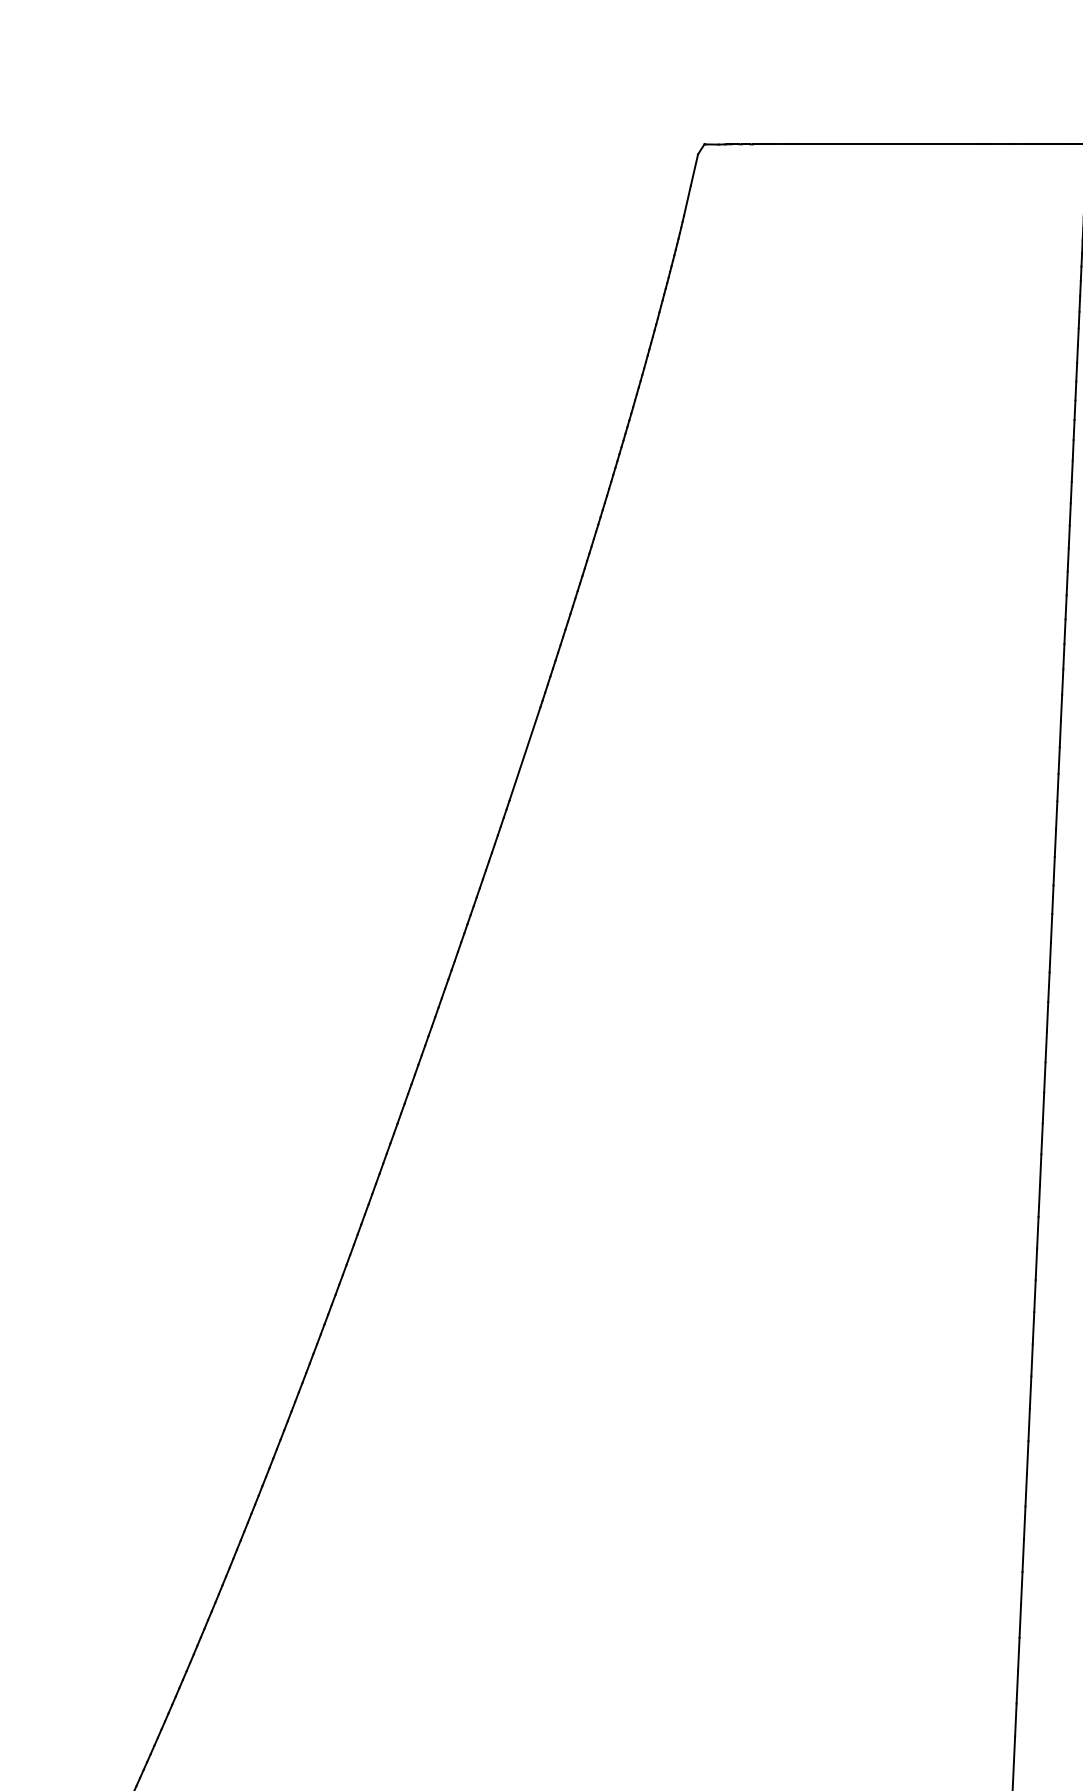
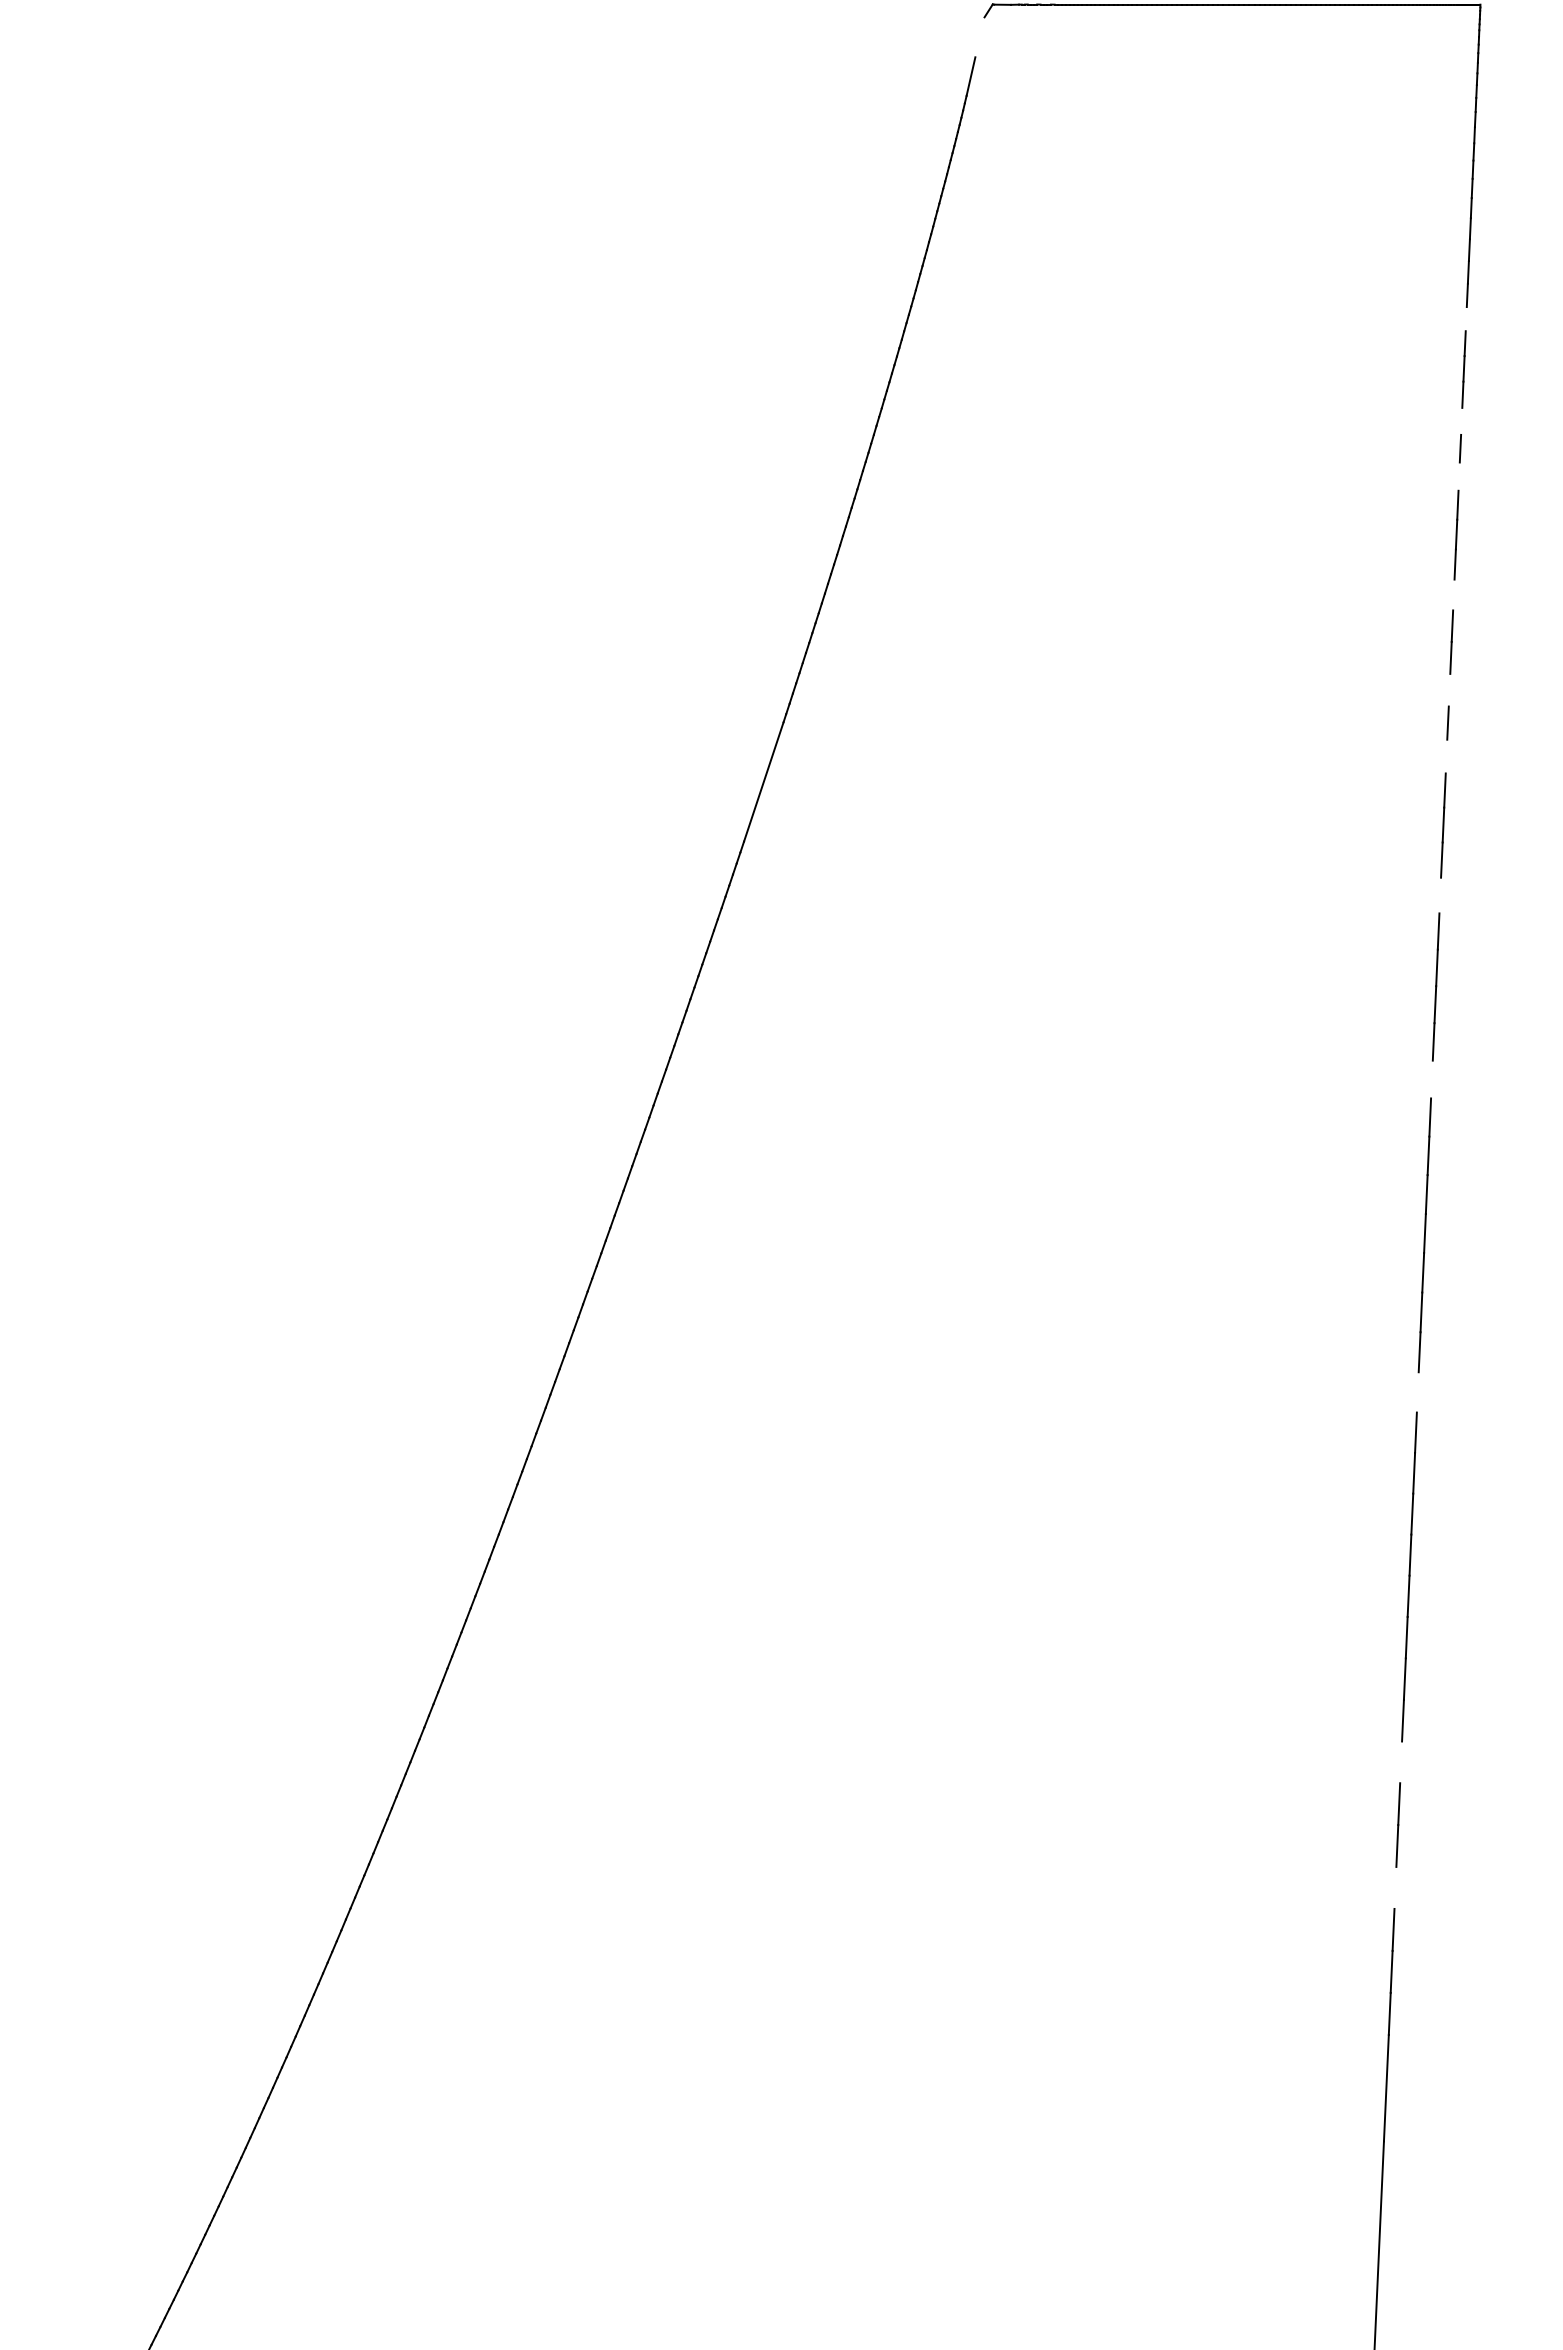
line: (694, 170) -> (979, 37), removed
line: (1075, 391) -> (1465, 319), removed
line: (1072, 470) -> (1461, 420), removed
line: (1069, 514) -> (1458, 476), removed
line: (1065, 606) -> (1453, 594), removed
line: (1062, 681) -> (1449, 689), removed
line: (1060, 734) -> (1446, 756), removed
line: (1055, 843) -> (1440, 895), removed
line: (1048, 987) -> (1431, 1079), removed
line: (1037, 1232) -> (1417, 1392), removed
line: (1025, 1522) -> (1401, 1762), removed
line: (1020, 1620) -> (1395, 1887), removed

